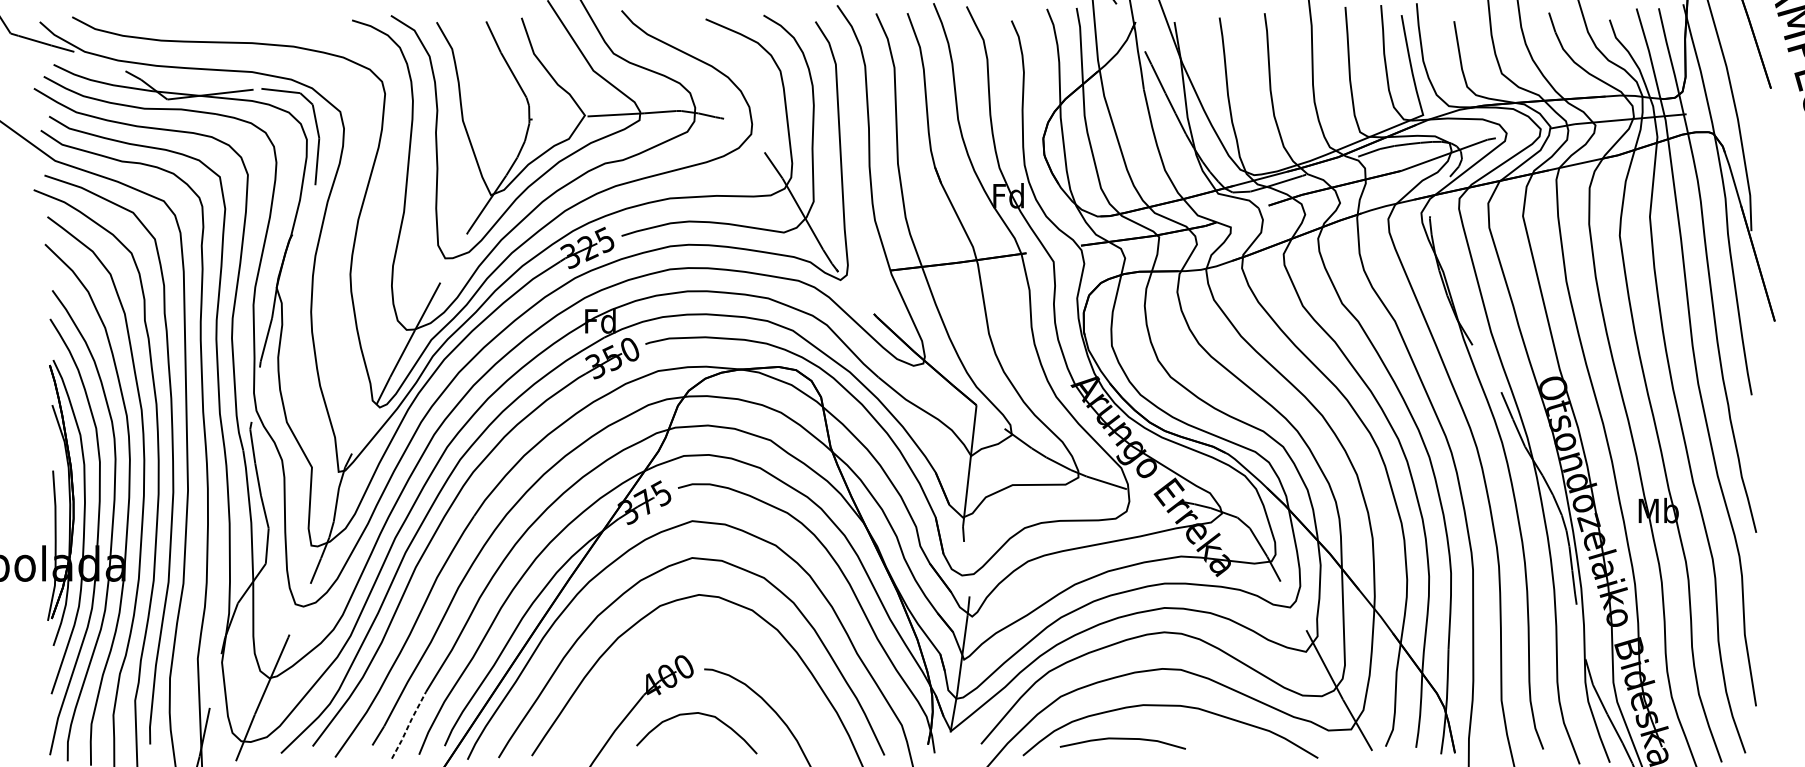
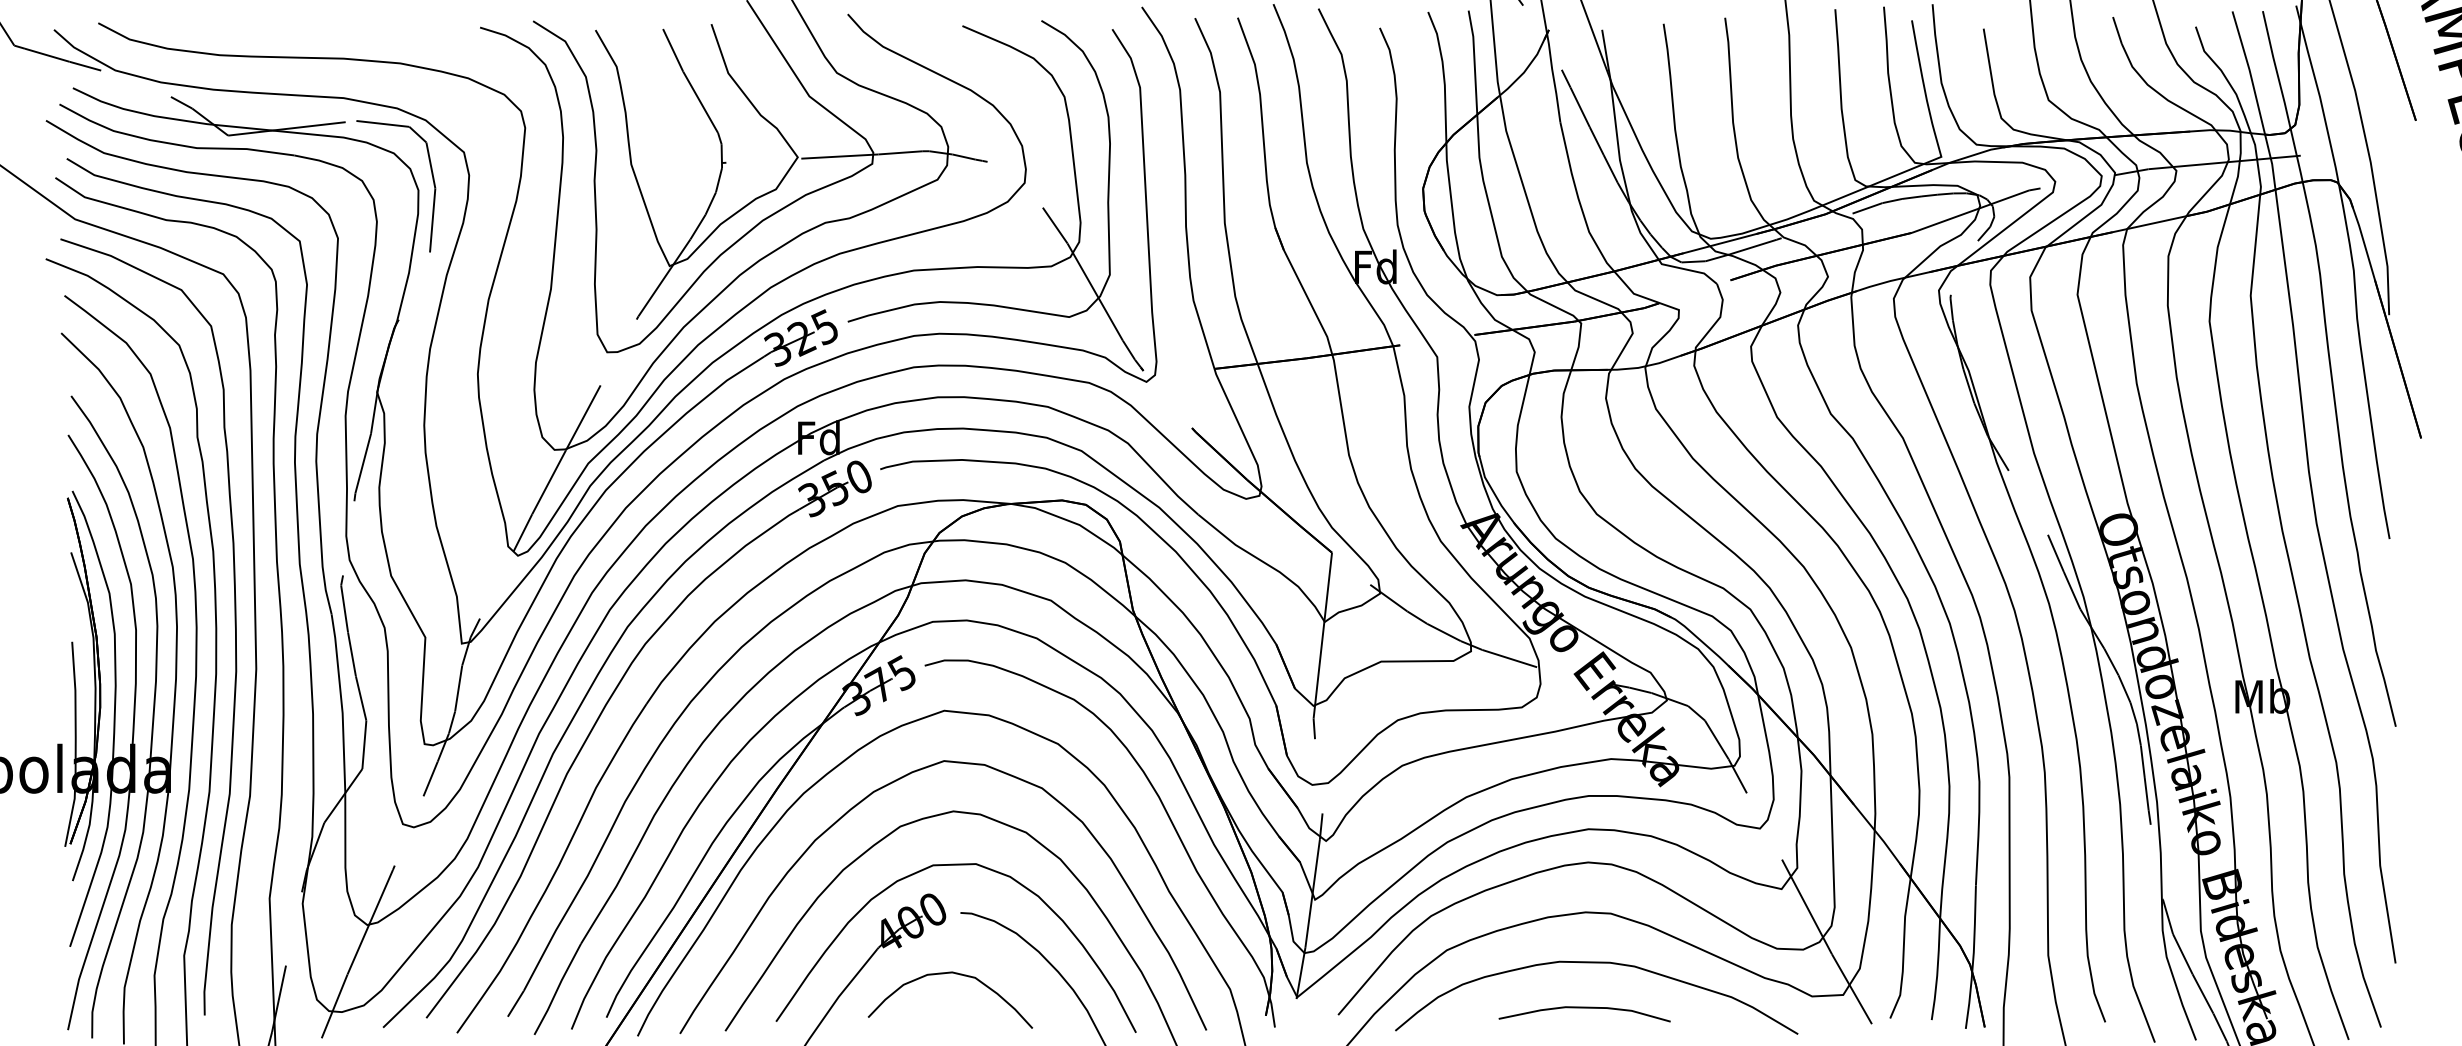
curve: (700, 634) -> (955, 865), added
line: (408, 725) -> (557, 989), dashed -> solid
curve: (1122, 739) -> (1584, 1008), moved

